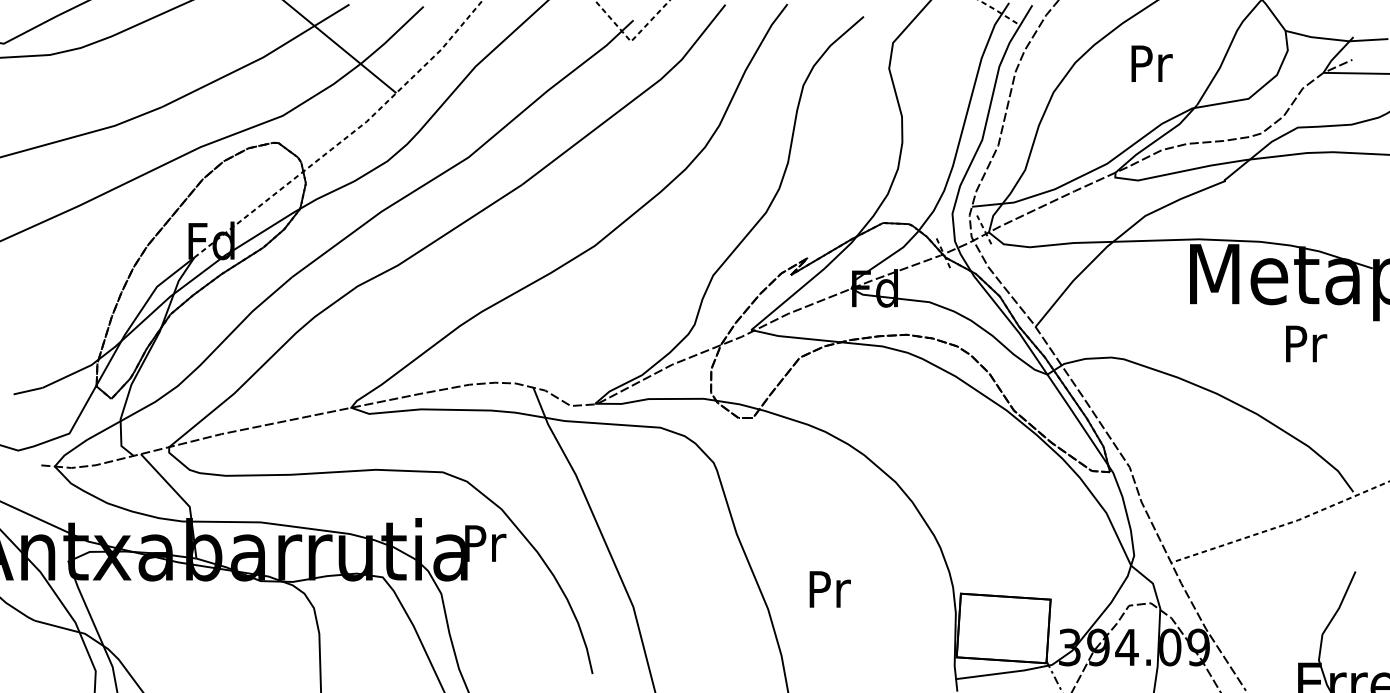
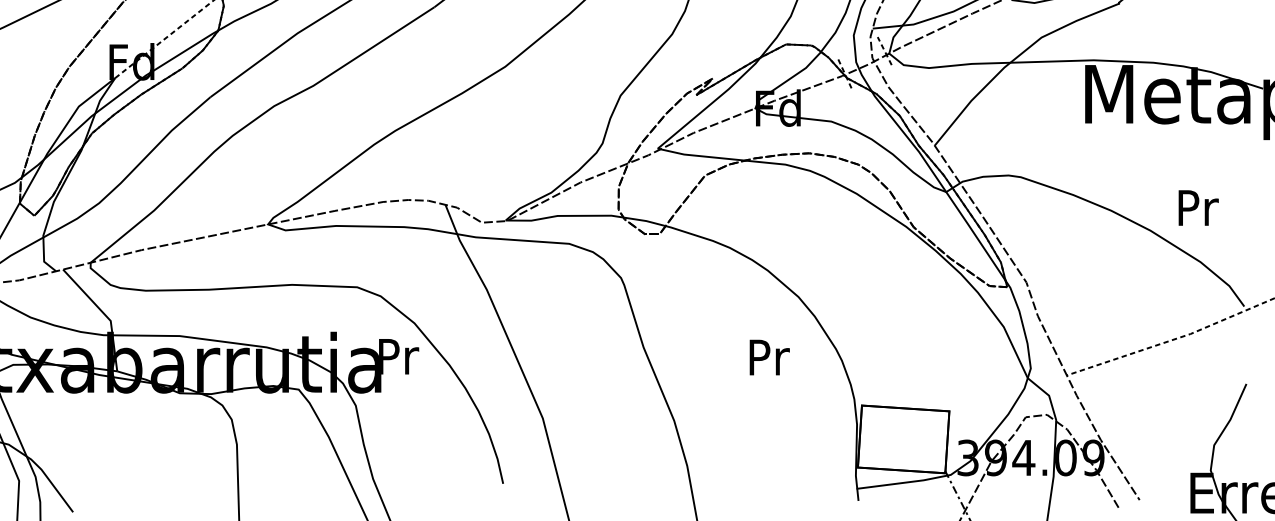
text: (1306, 343) -> (1198, 207), moved
text: (829, 589) -> (769, 357), moved

